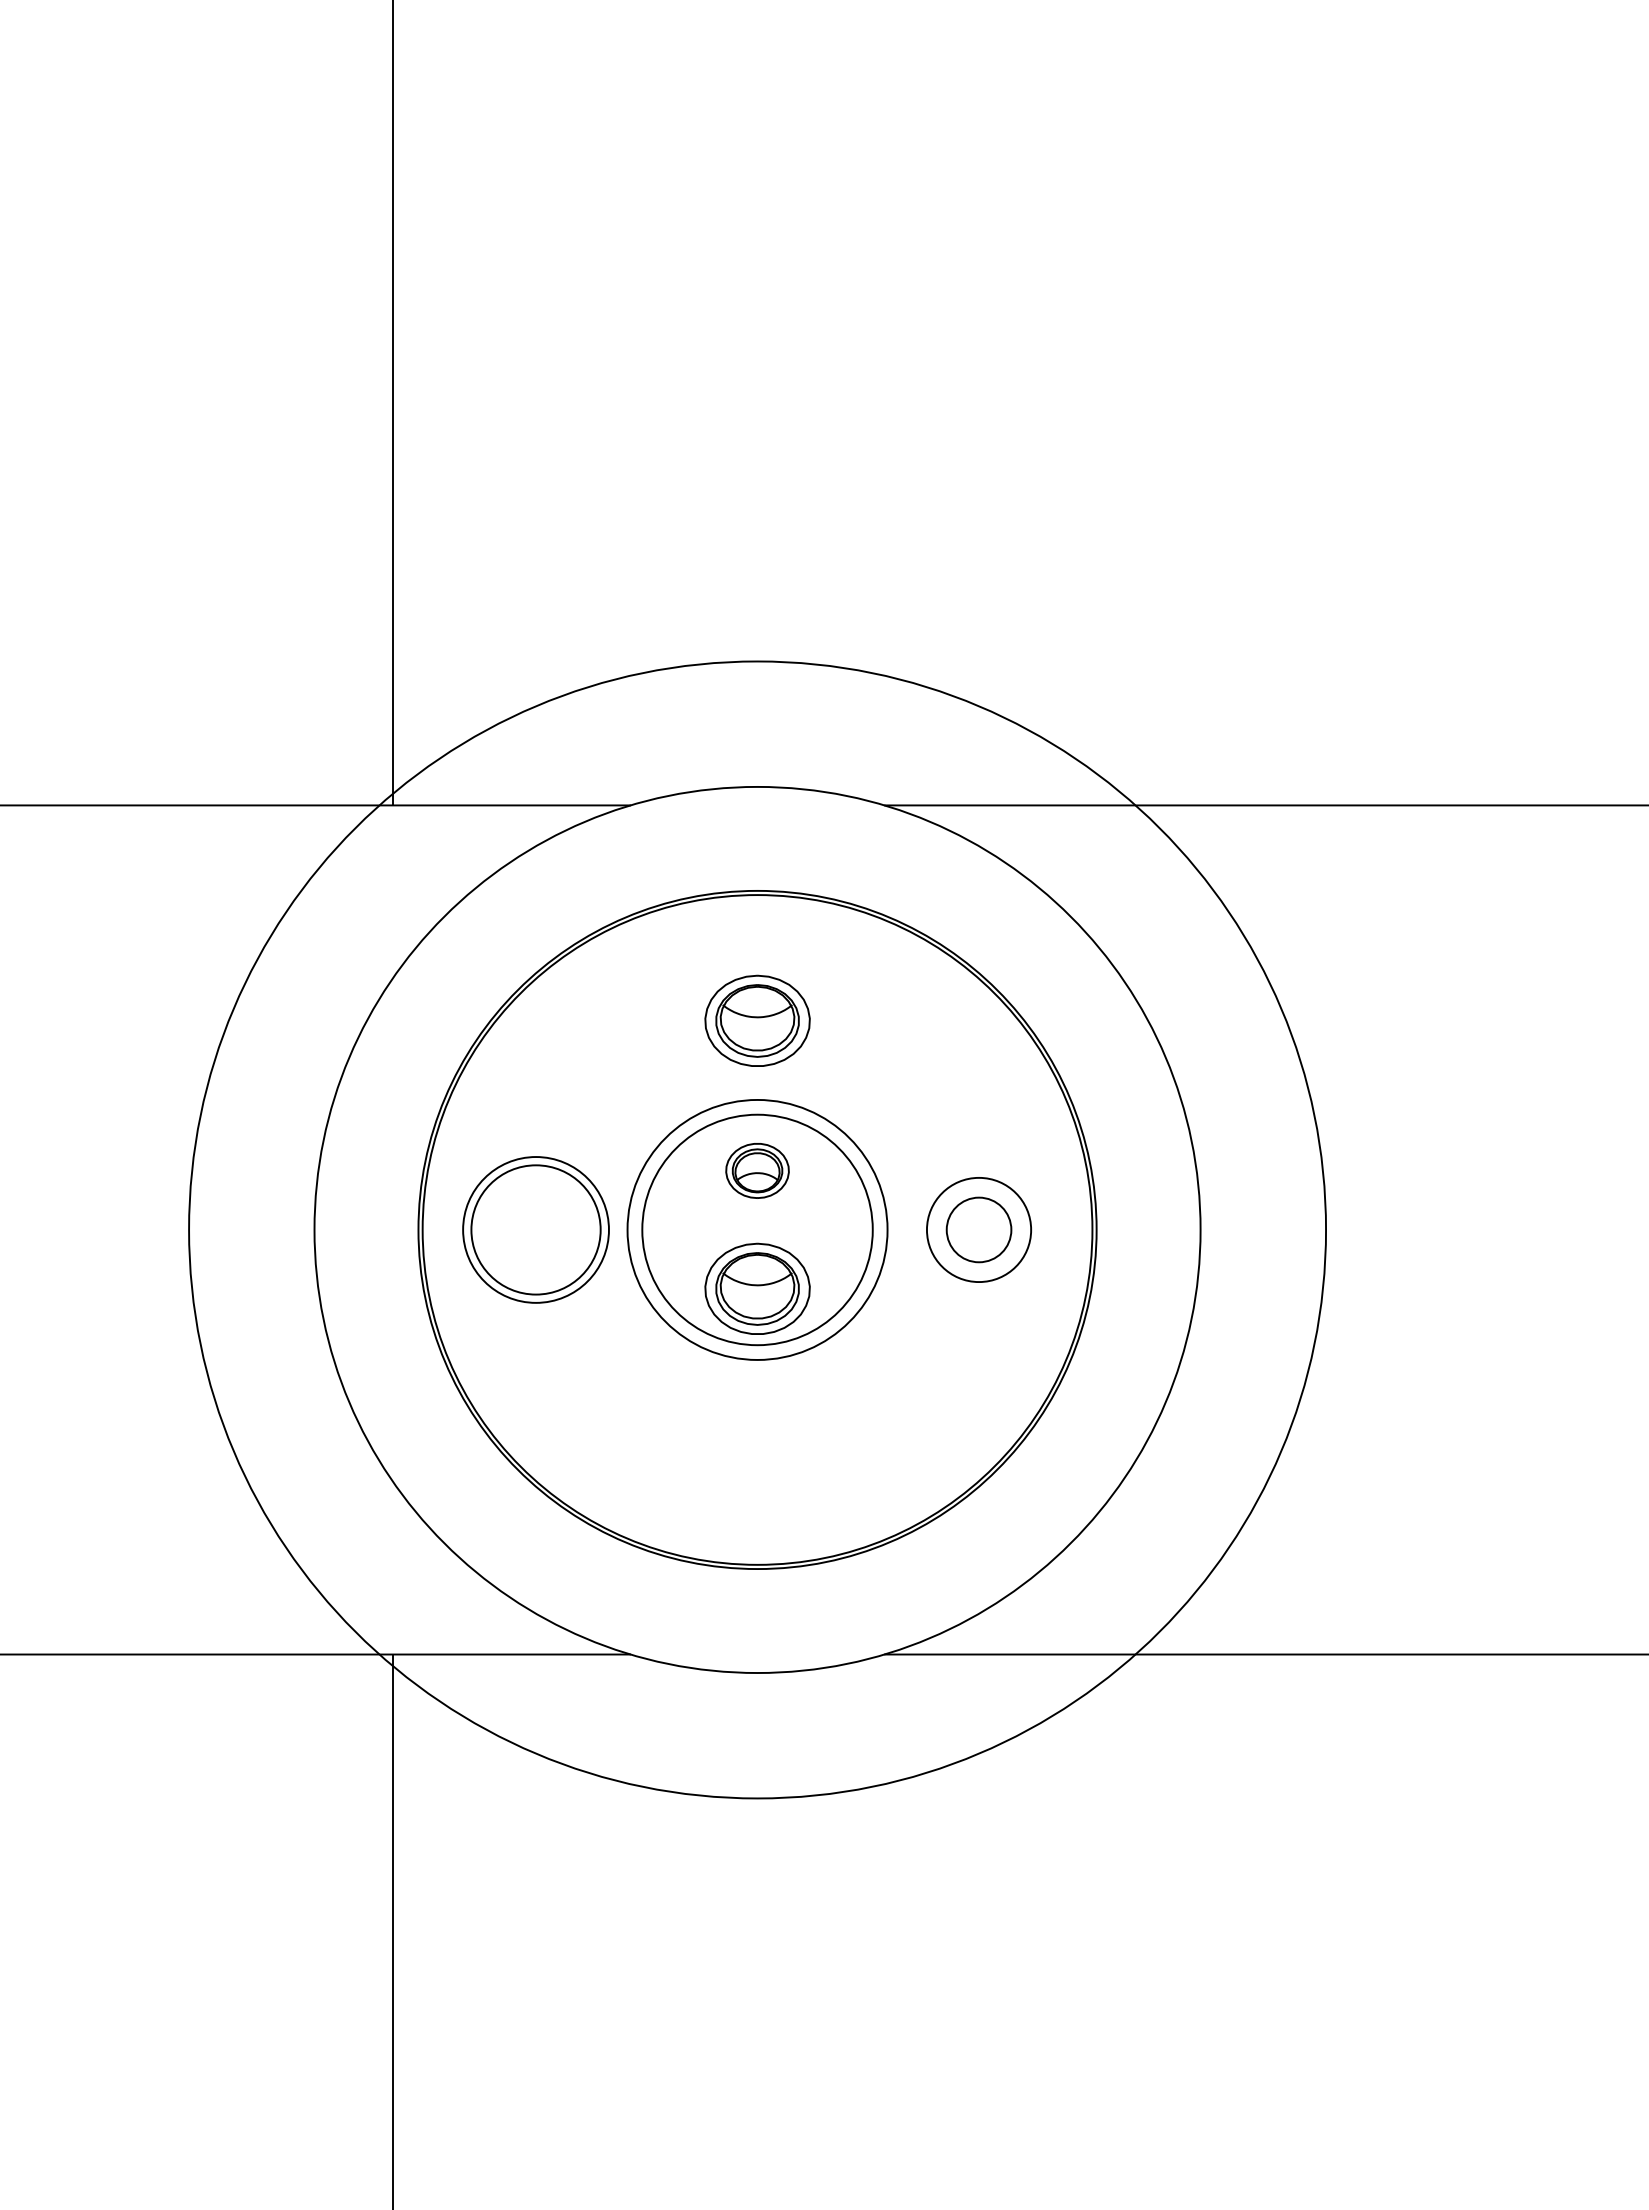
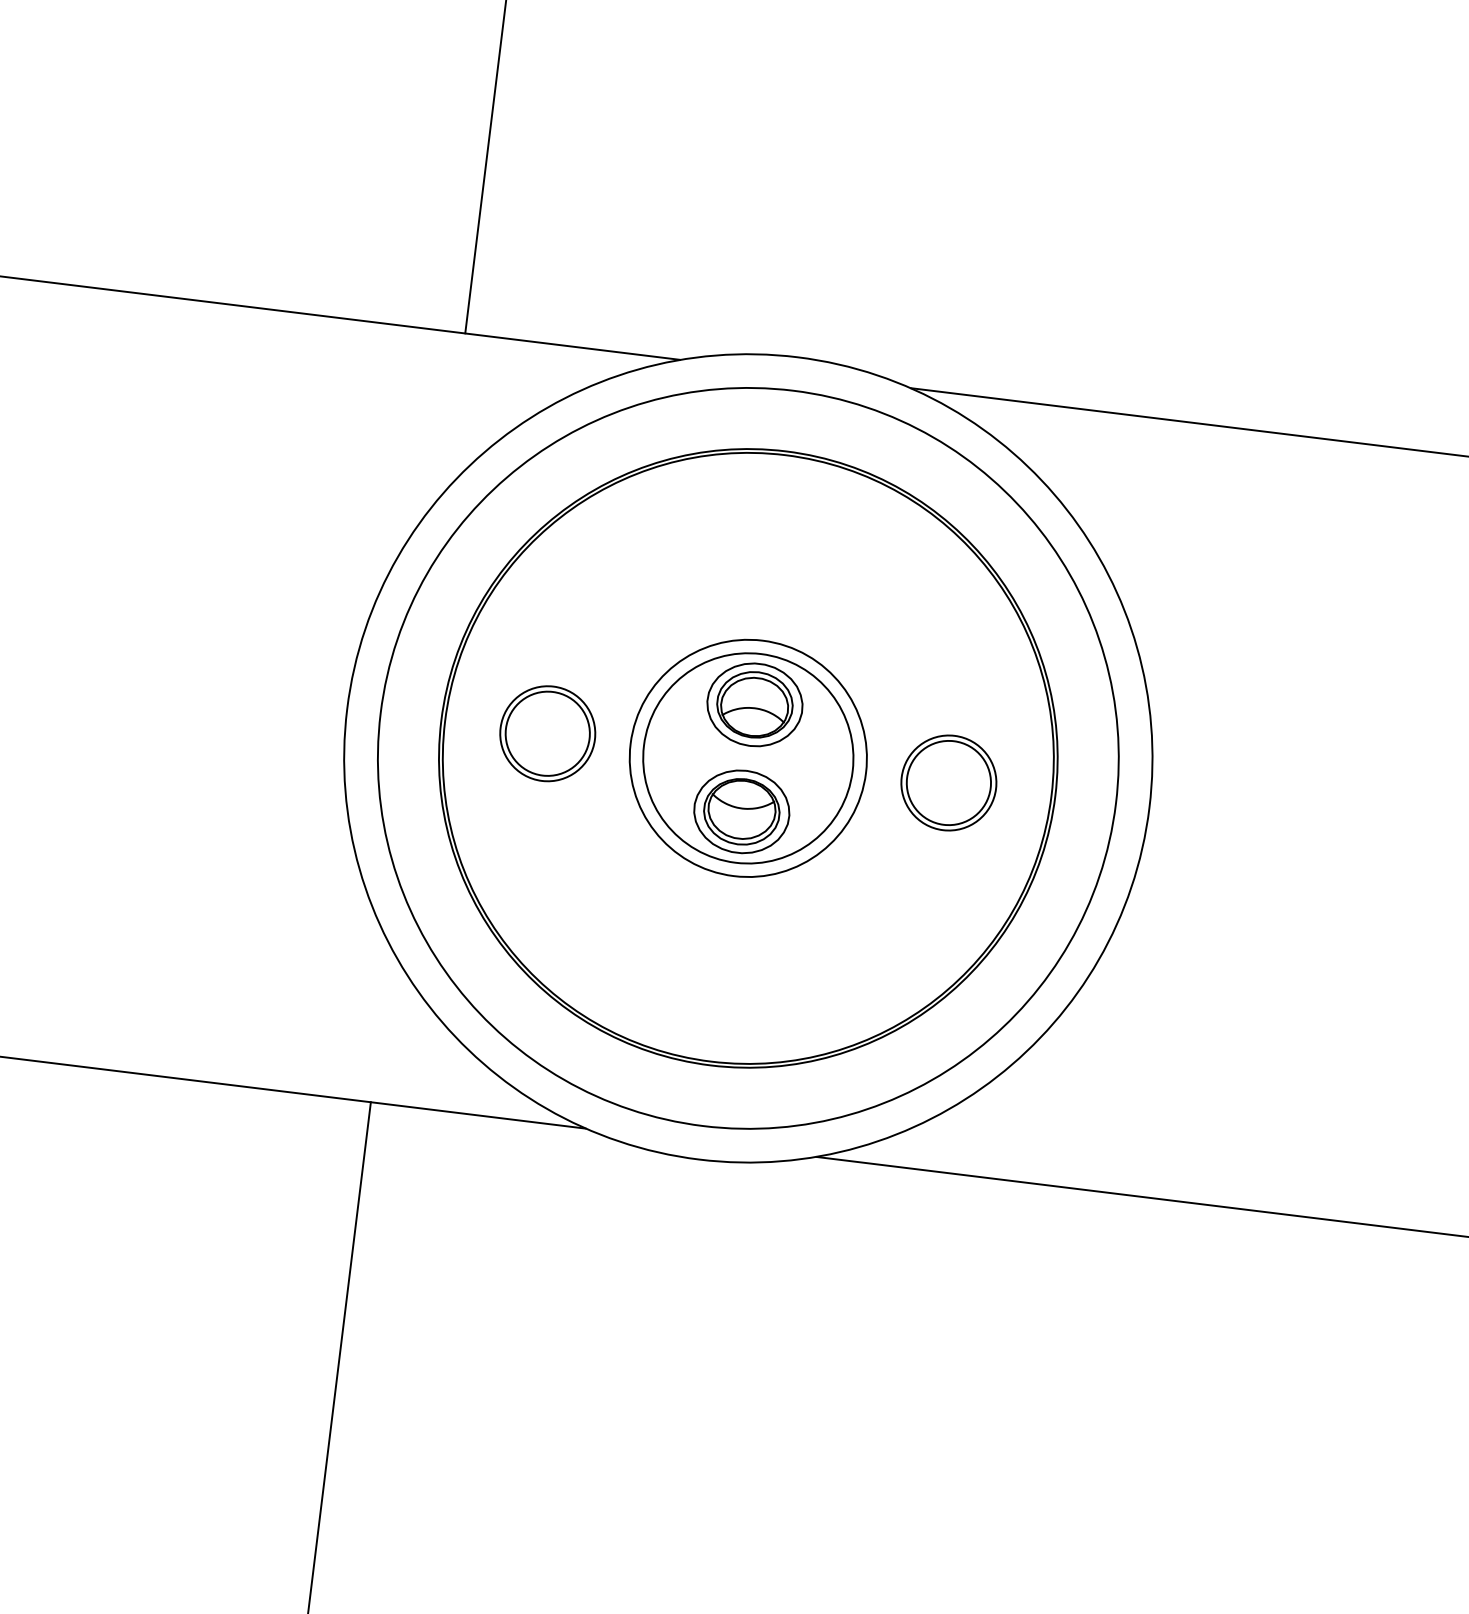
part: (757, 1020) -> (771, 568), removed
part: (757, 1170) -> (754, 704), size x1.67
part: (535, 1229) -> (547, 733), size x0.71
circle: (757, 1229) -> (748, 757), size x0.71
circle: (978, 1229) -> (948, 782), size x1.43

